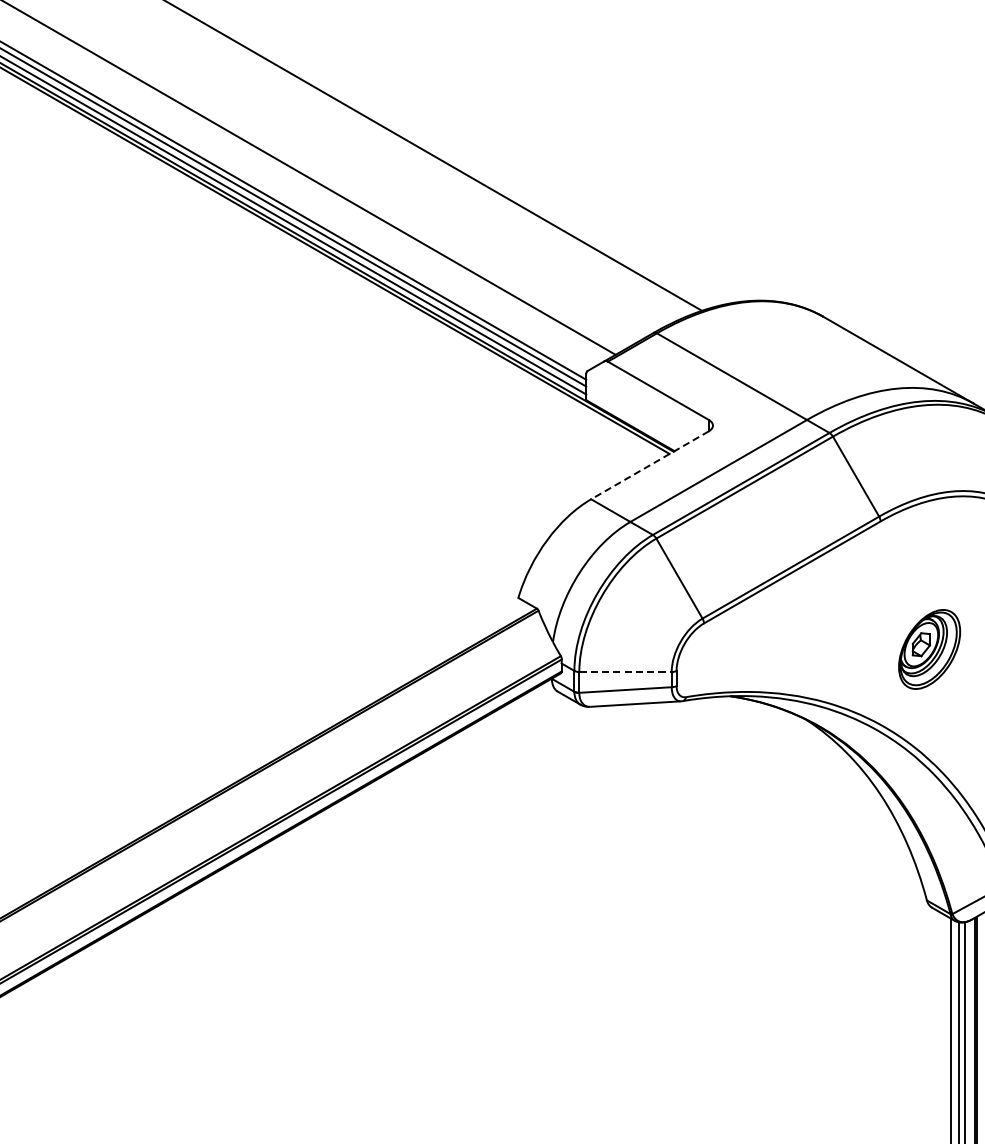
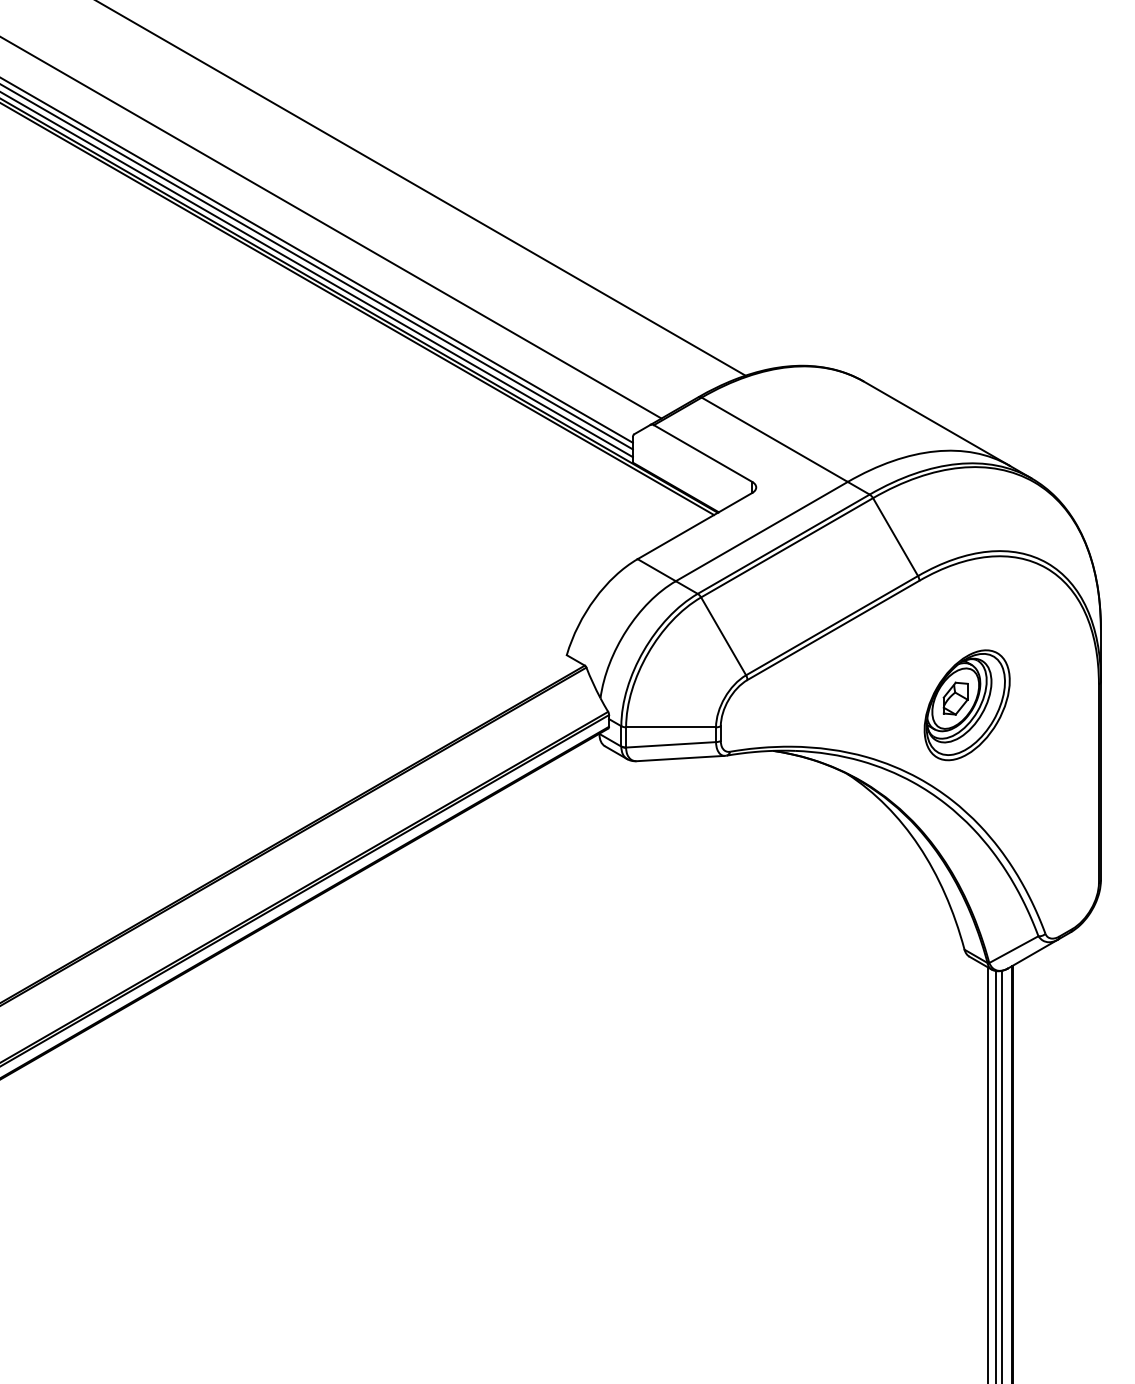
line: (649, 465) -> (694, 526), dashed -> solid
part: (928, 649) -> (966, 705), size x1.43
line: (625, 672) -> (671, 727), dashed -> solid

